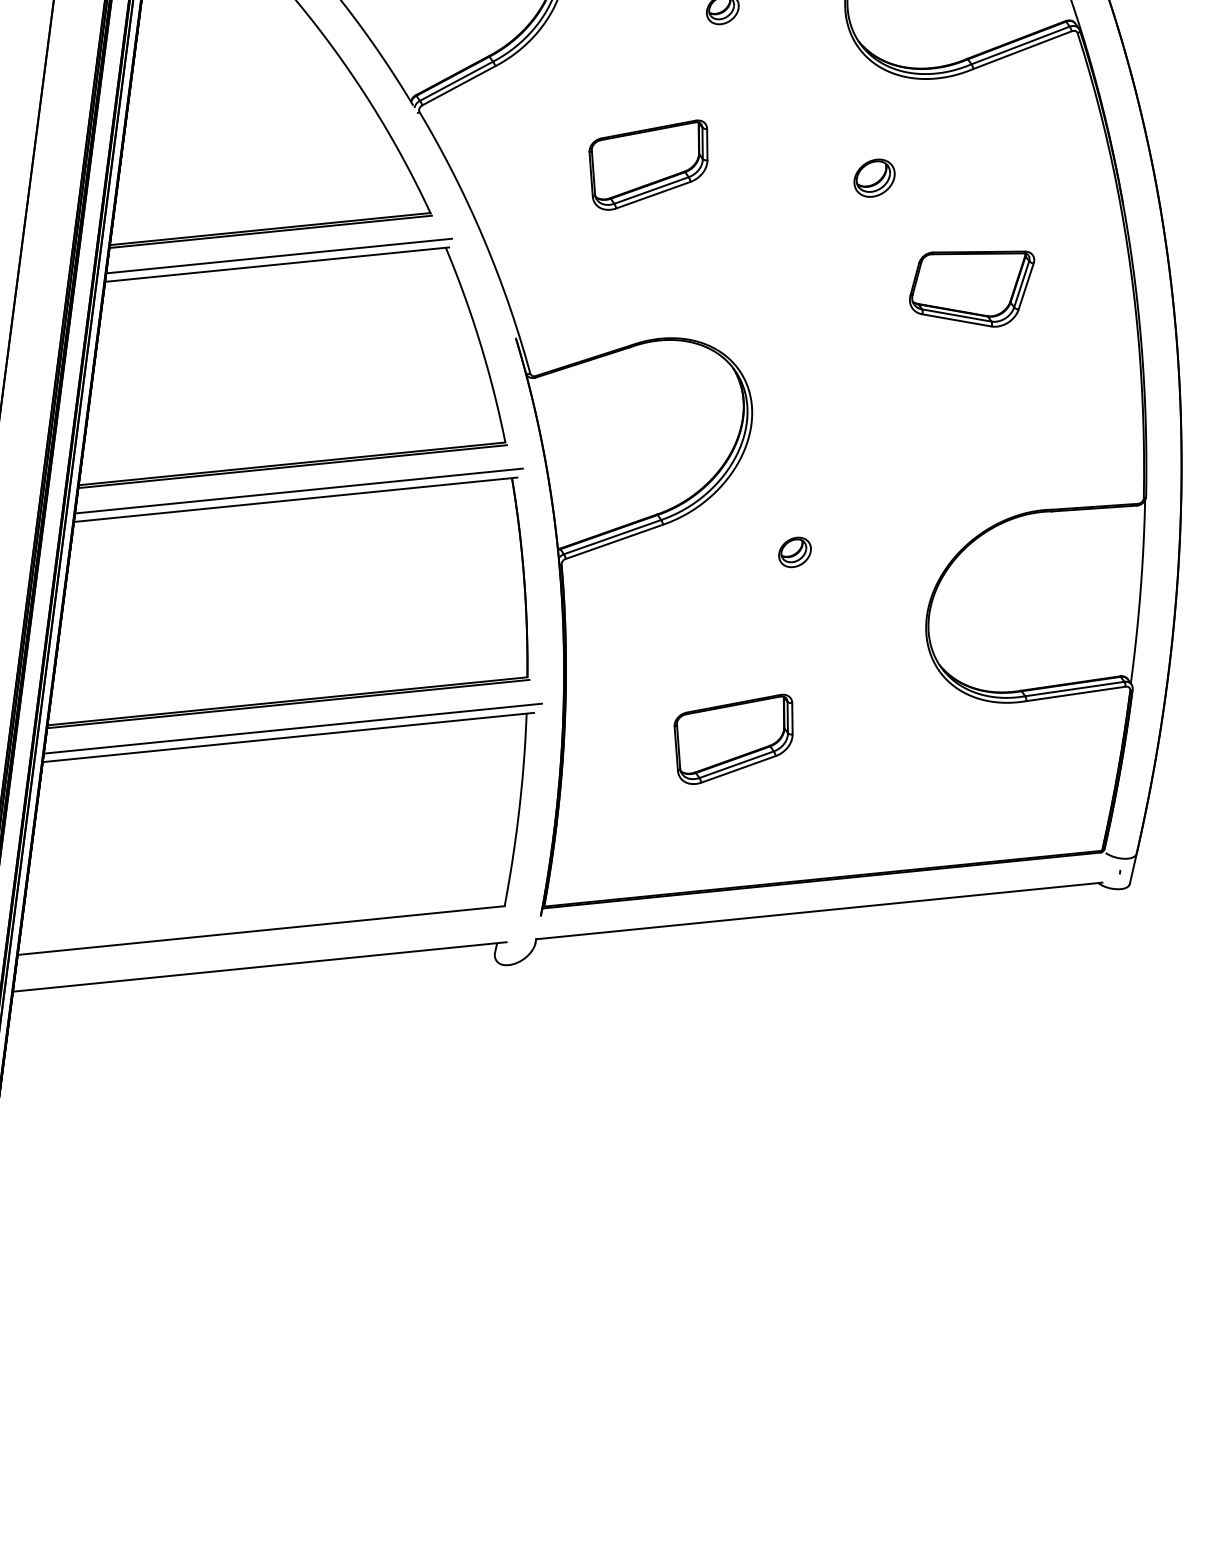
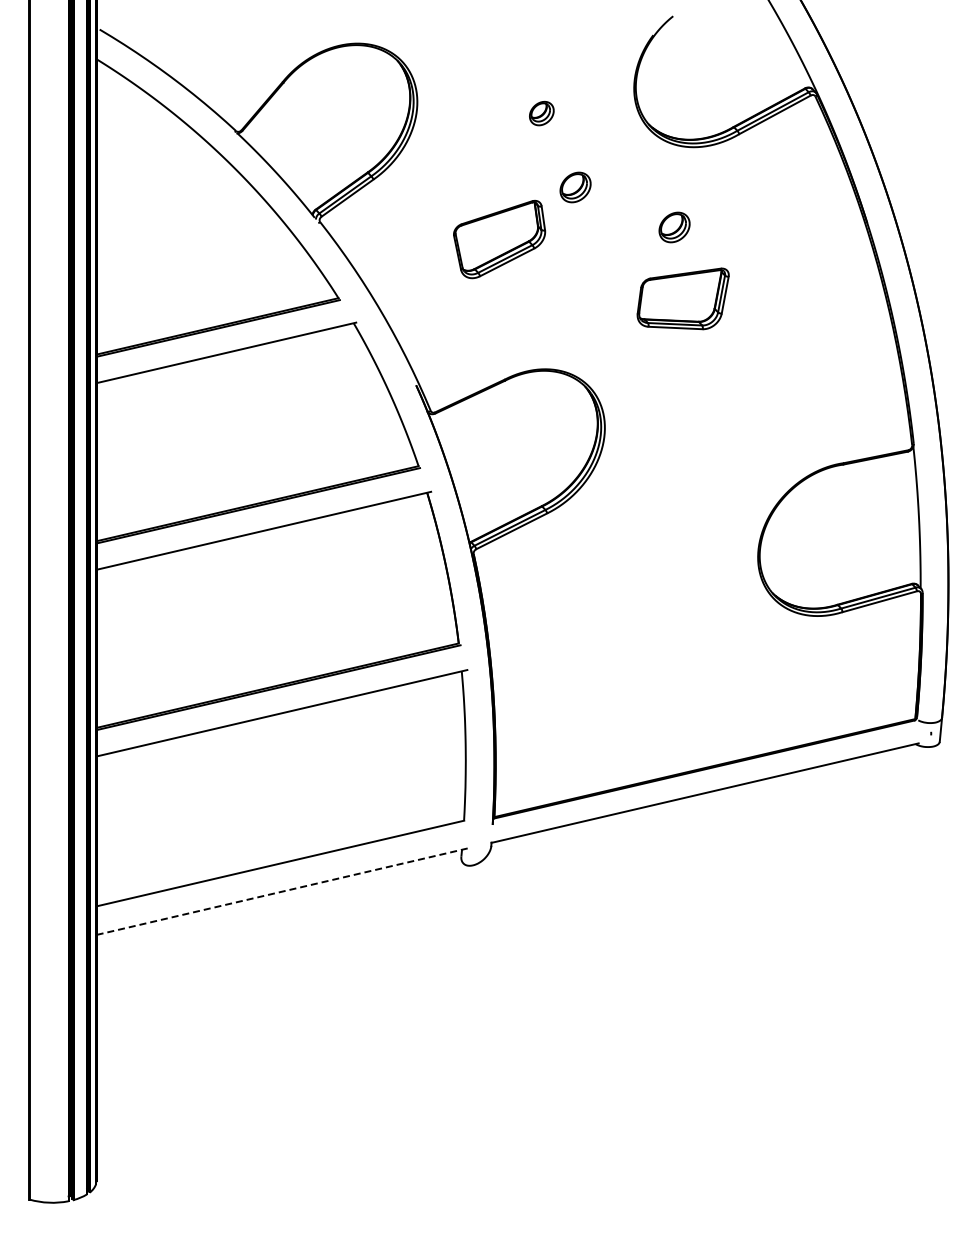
part: (753, 110) -> (575, 187), added
line: (278, 255) -> (226, 345), removed
part: (970, 283) -> (682, 298), moved
line: (298, 490) -> (265, 523), removed
part: (794, 552) -> (650, 521), removed
line: (292, 727) -> (284, 705), removed
part: (732, 737) -> (621, 669), removed
line: (260, 967) -> (283, 891), solid -> dashed

